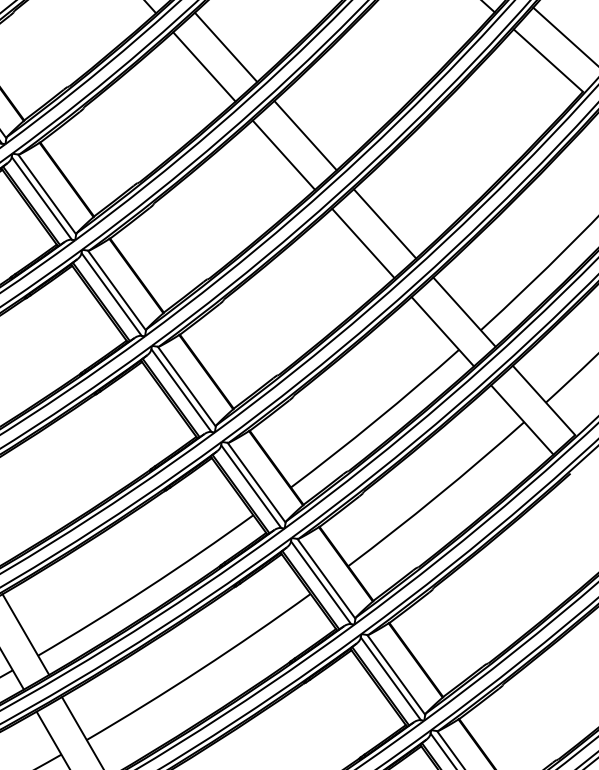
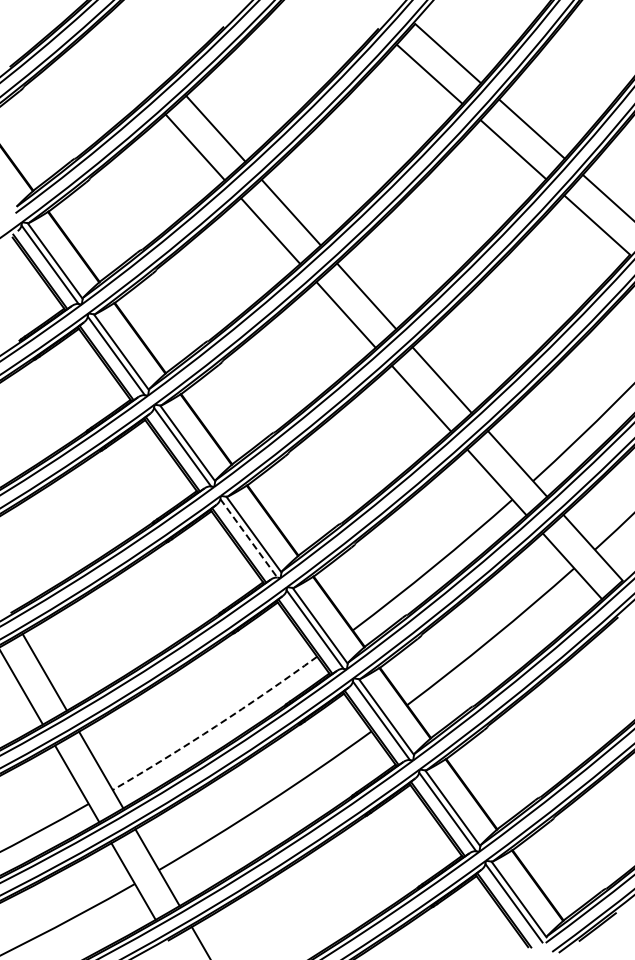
line: (181, 390) -> (248, 538), solid -> dashed
arc: (147, 587) -> (216, 725), solid -> dashed

